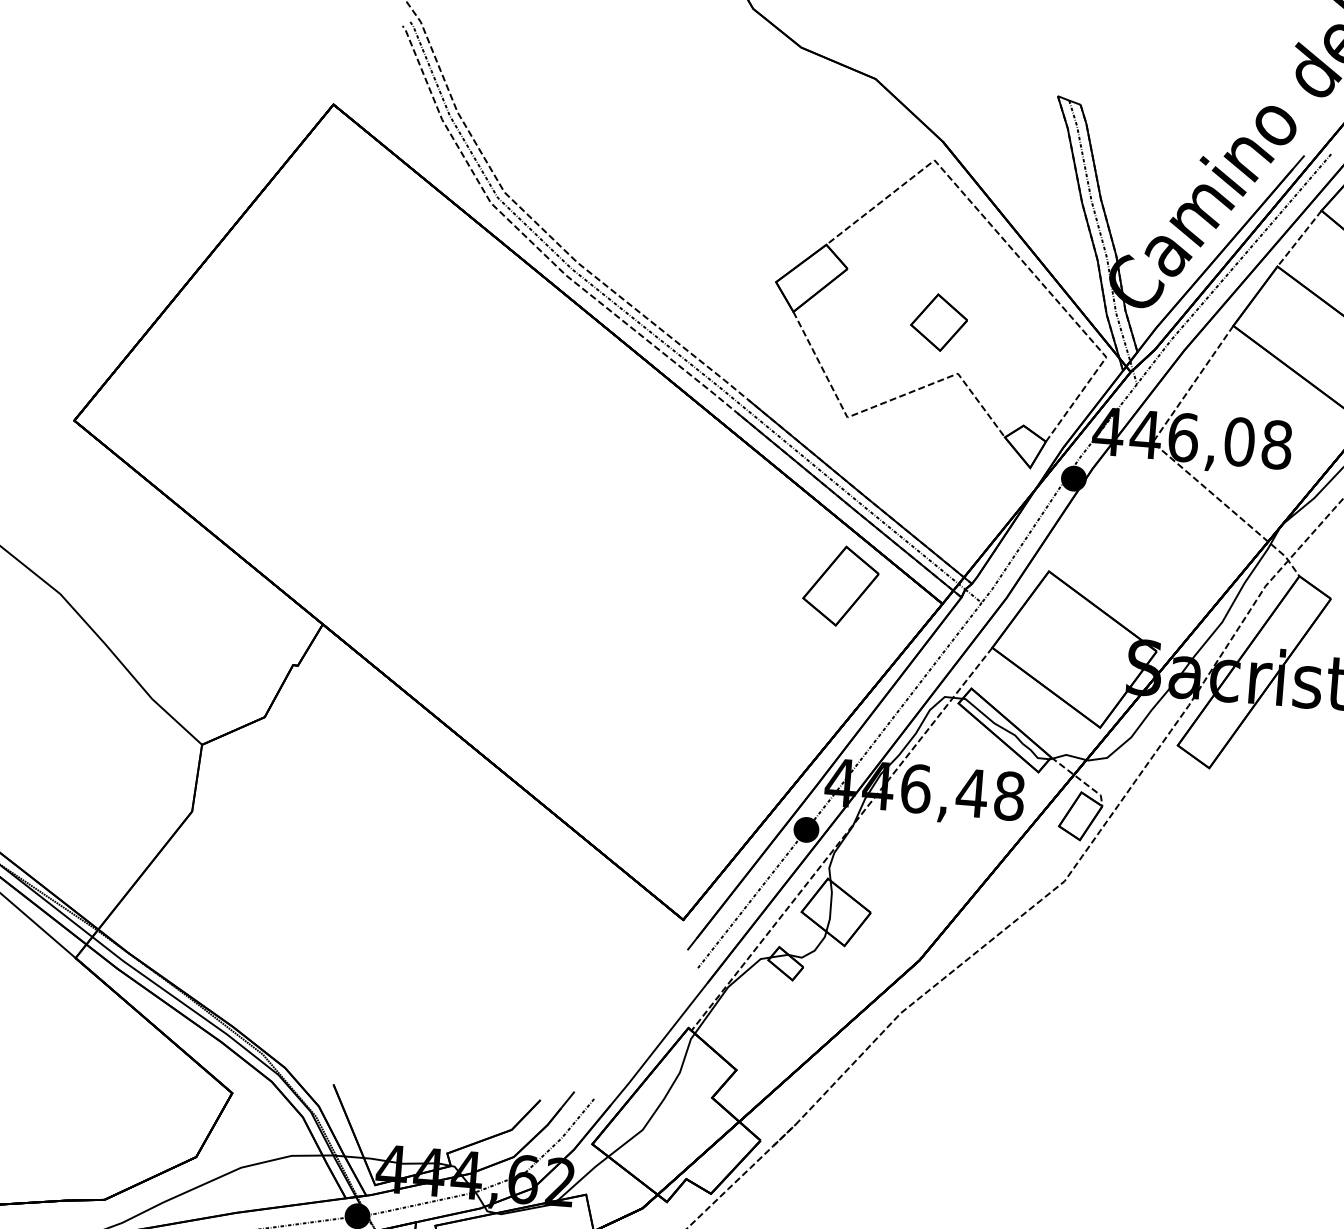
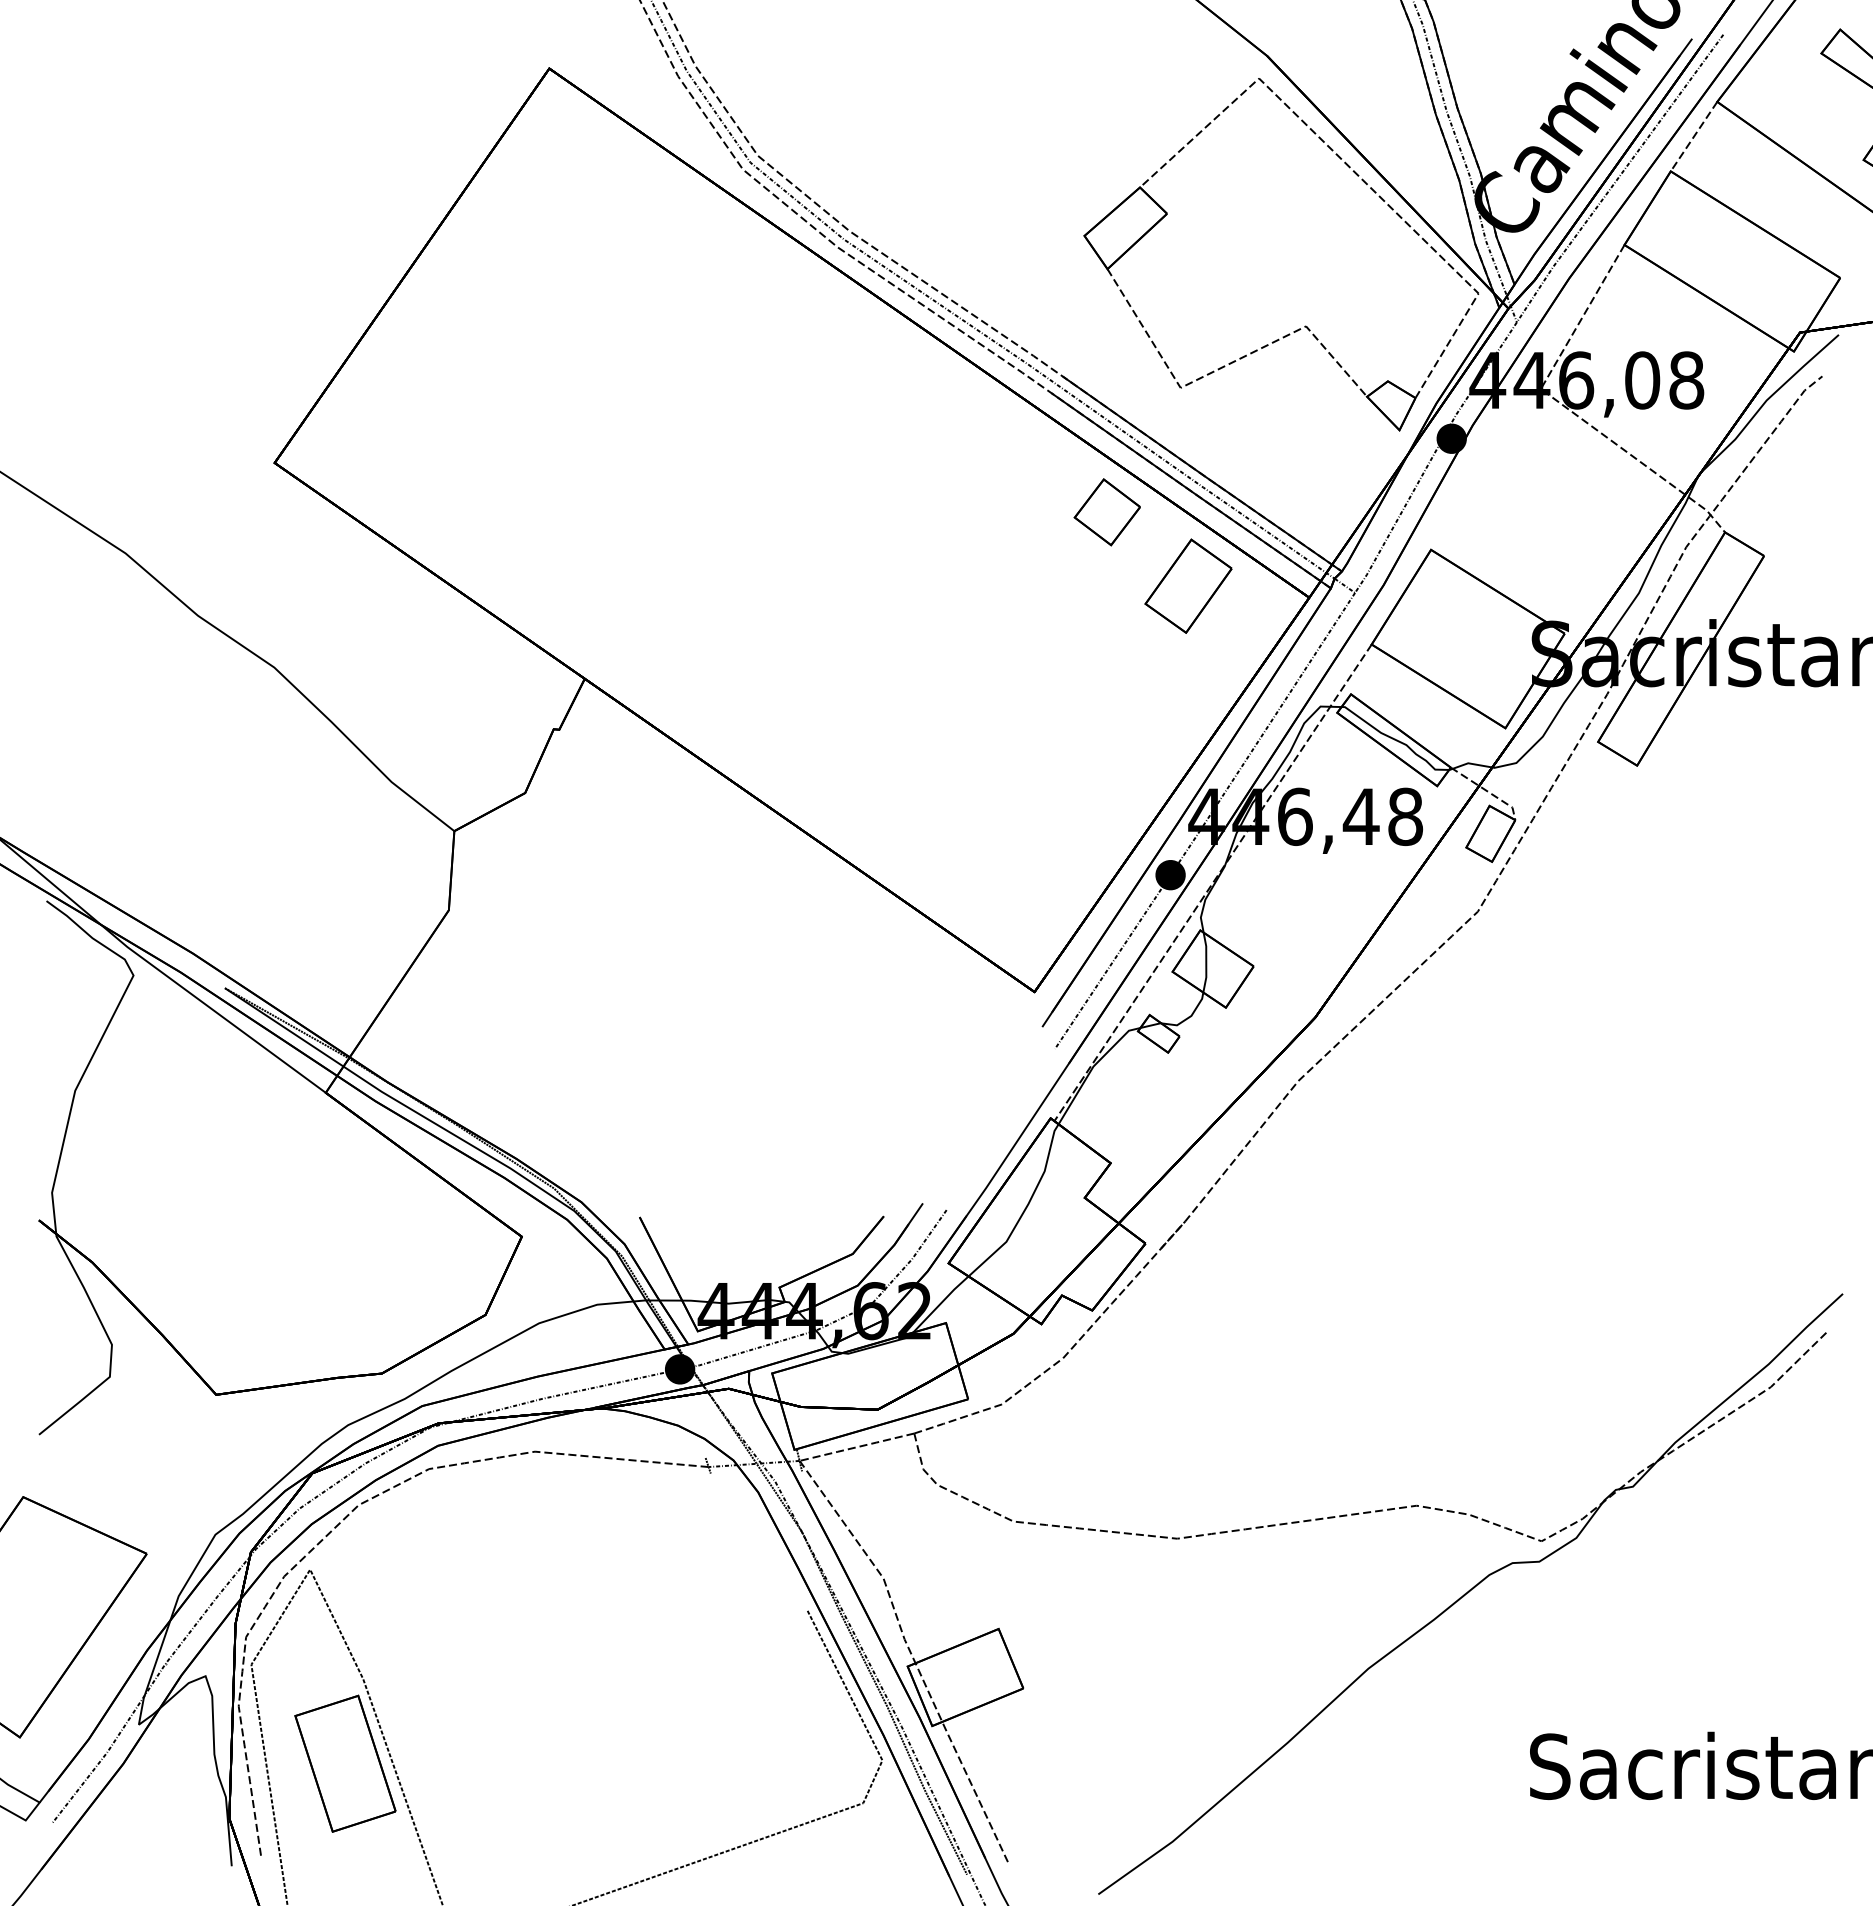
part: (938, 322) -> (1106, 512), moved

